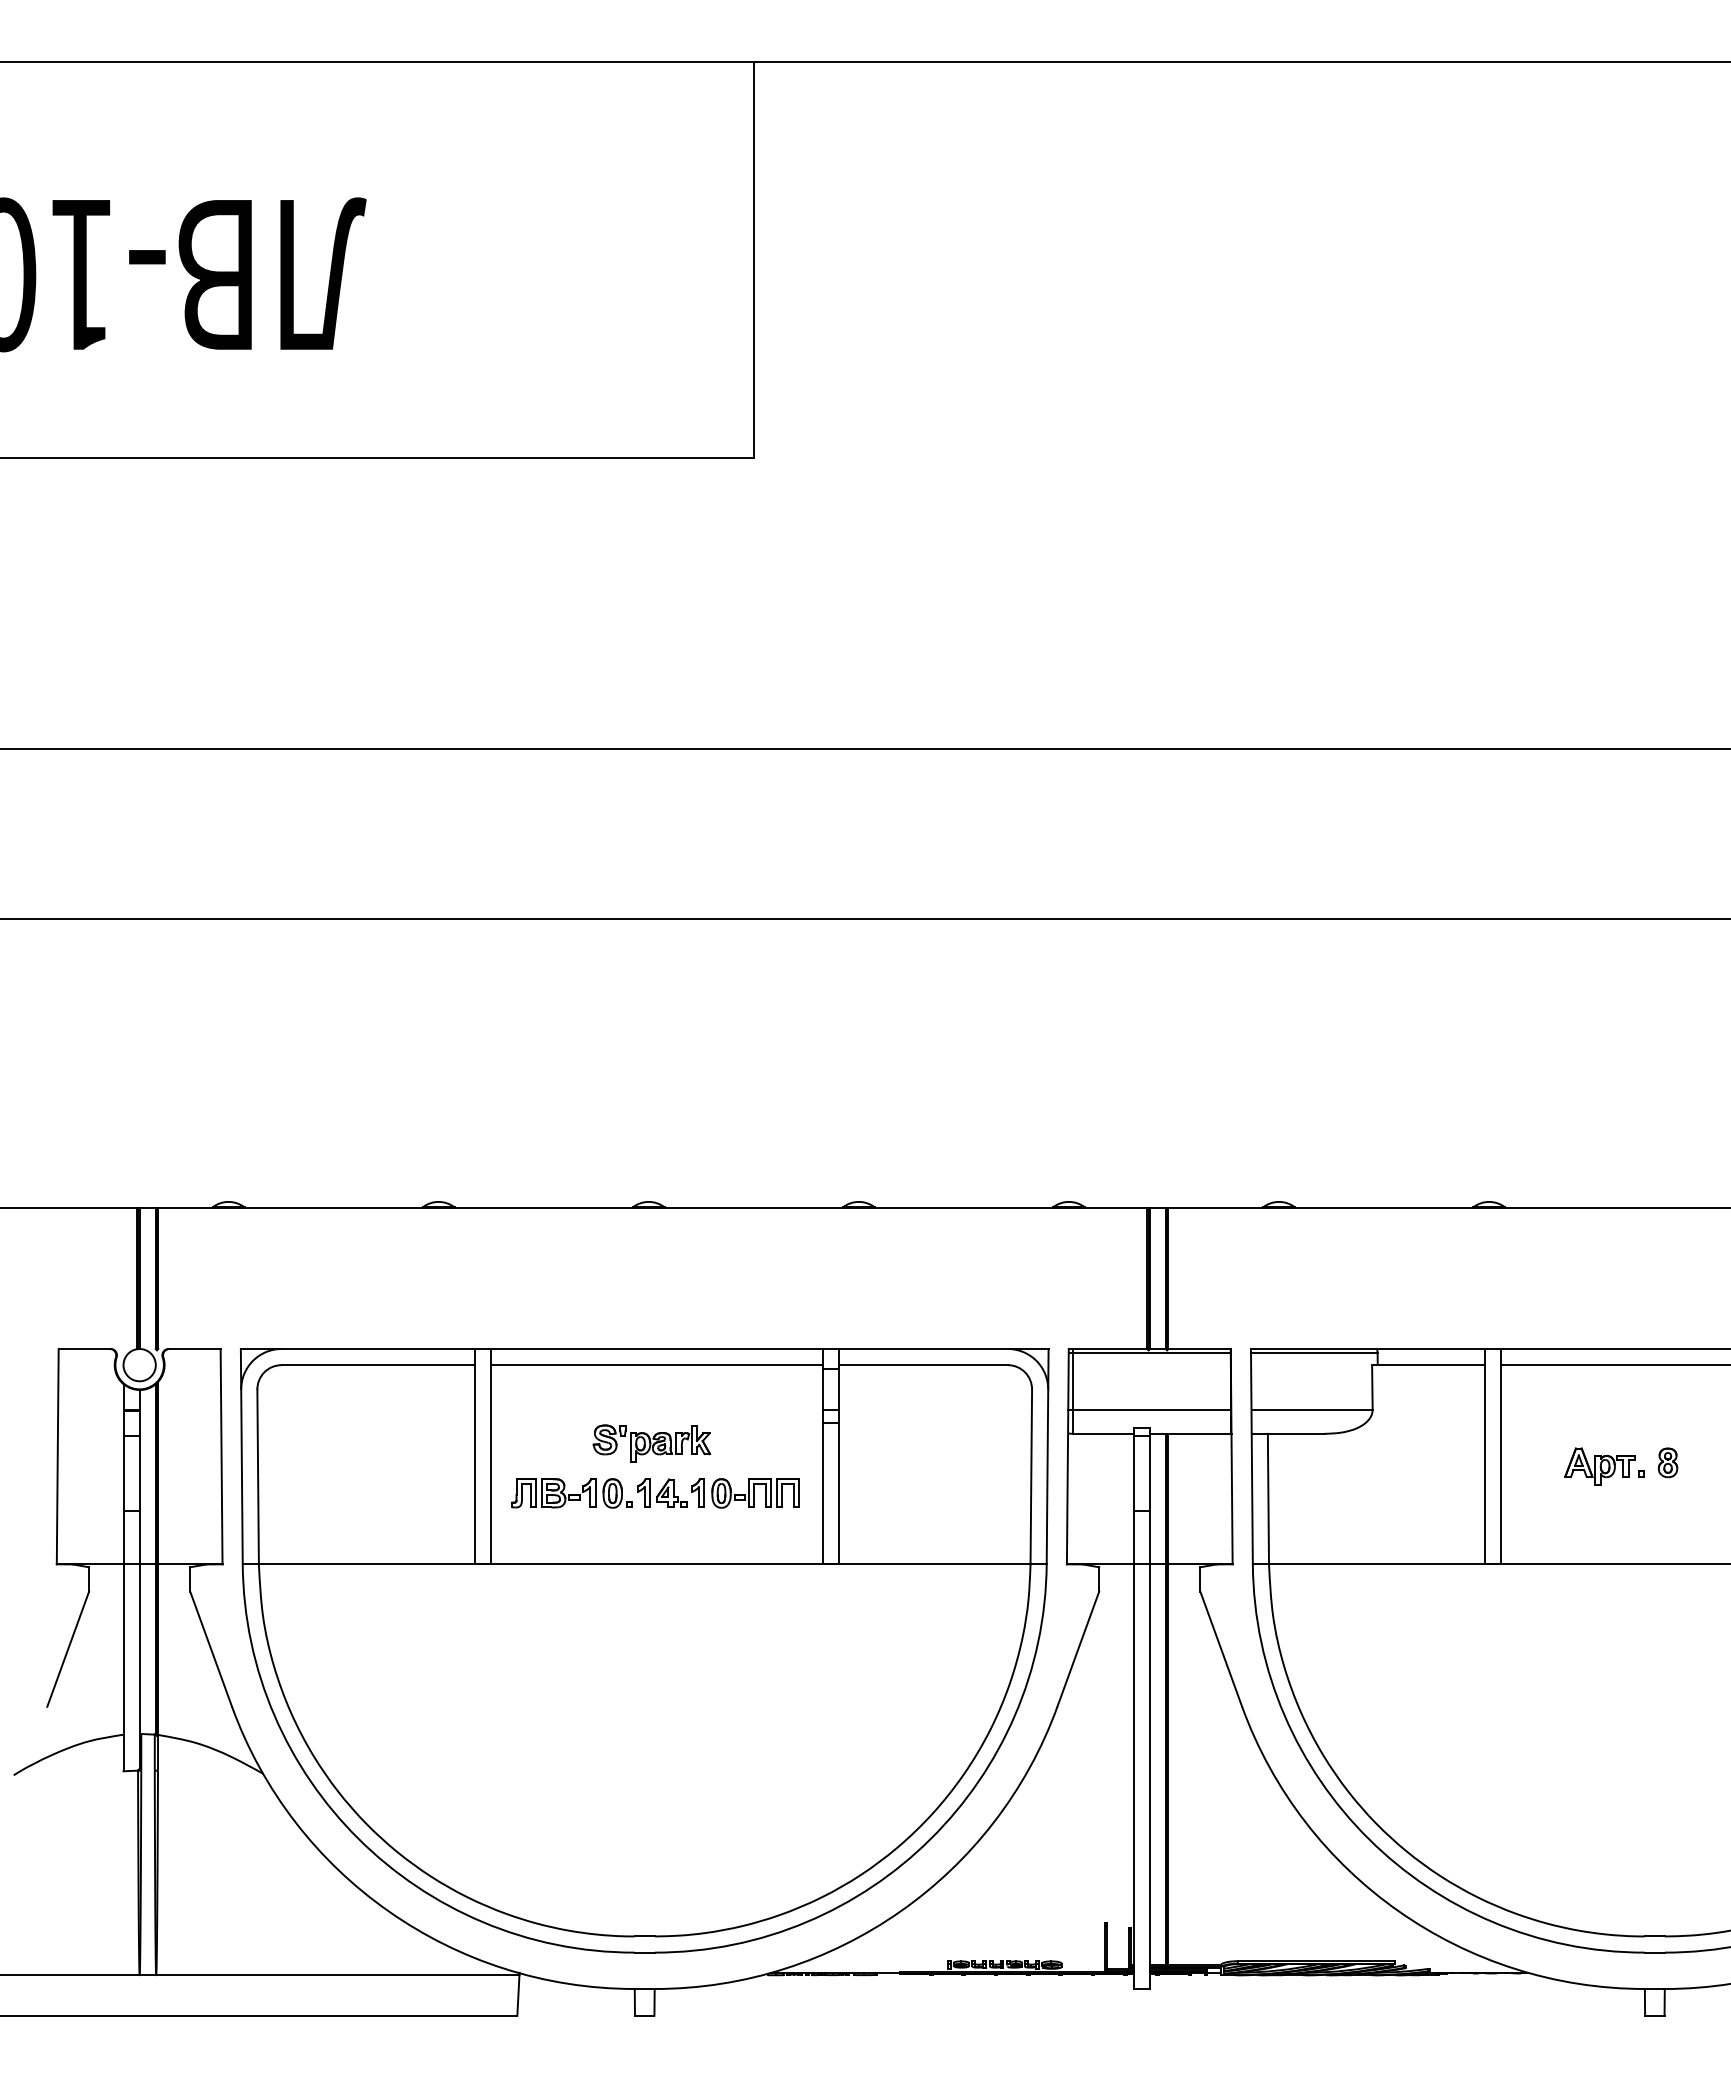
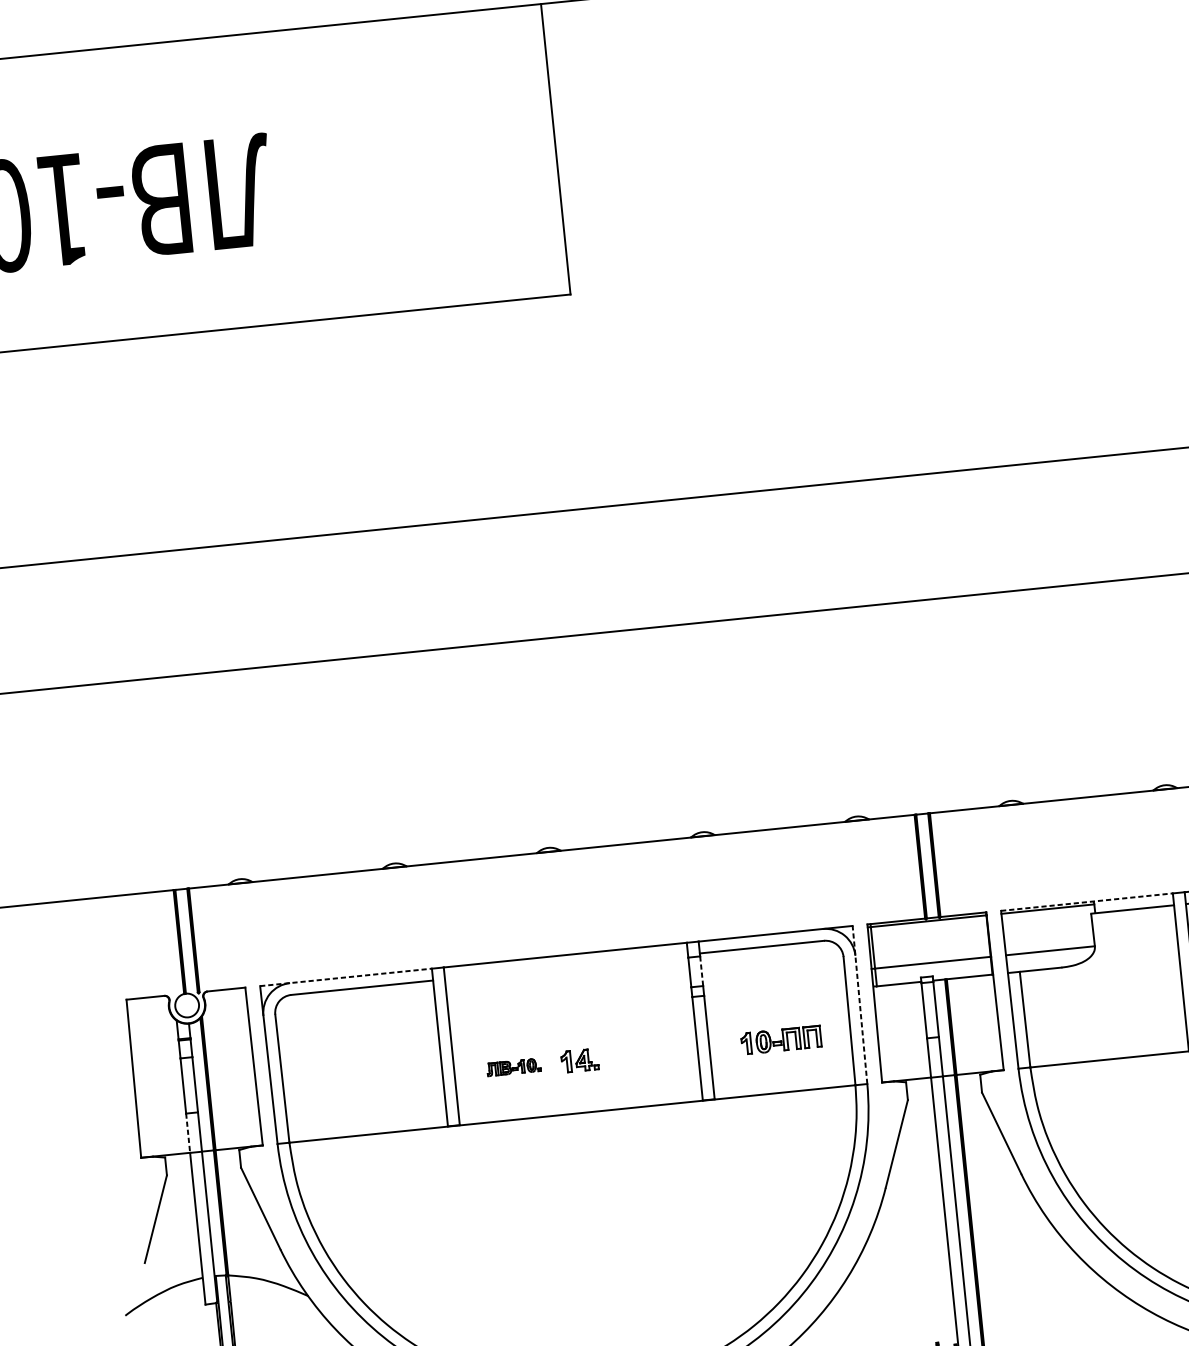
line: (358, 1348) -> (346, 977), solid -> dashed
line: (1368, 1348) -> (1087, 901), solid -> dashed
line: (656, 1365) -> (566, 967), removed
line: (838, 1389) -> (701, 971), solid -> dashed
part: (651, 1443) -> (568, 1024), removed
line: (1047, 1456) -> (859, 1004), solid -> dashed
part: (571, 1493) -> (513, 1067), size x0.6
part: (745, 1493) -> (781, 1040), moved
line: (123, 1537) -> (188, 1133), solid -> dashed

